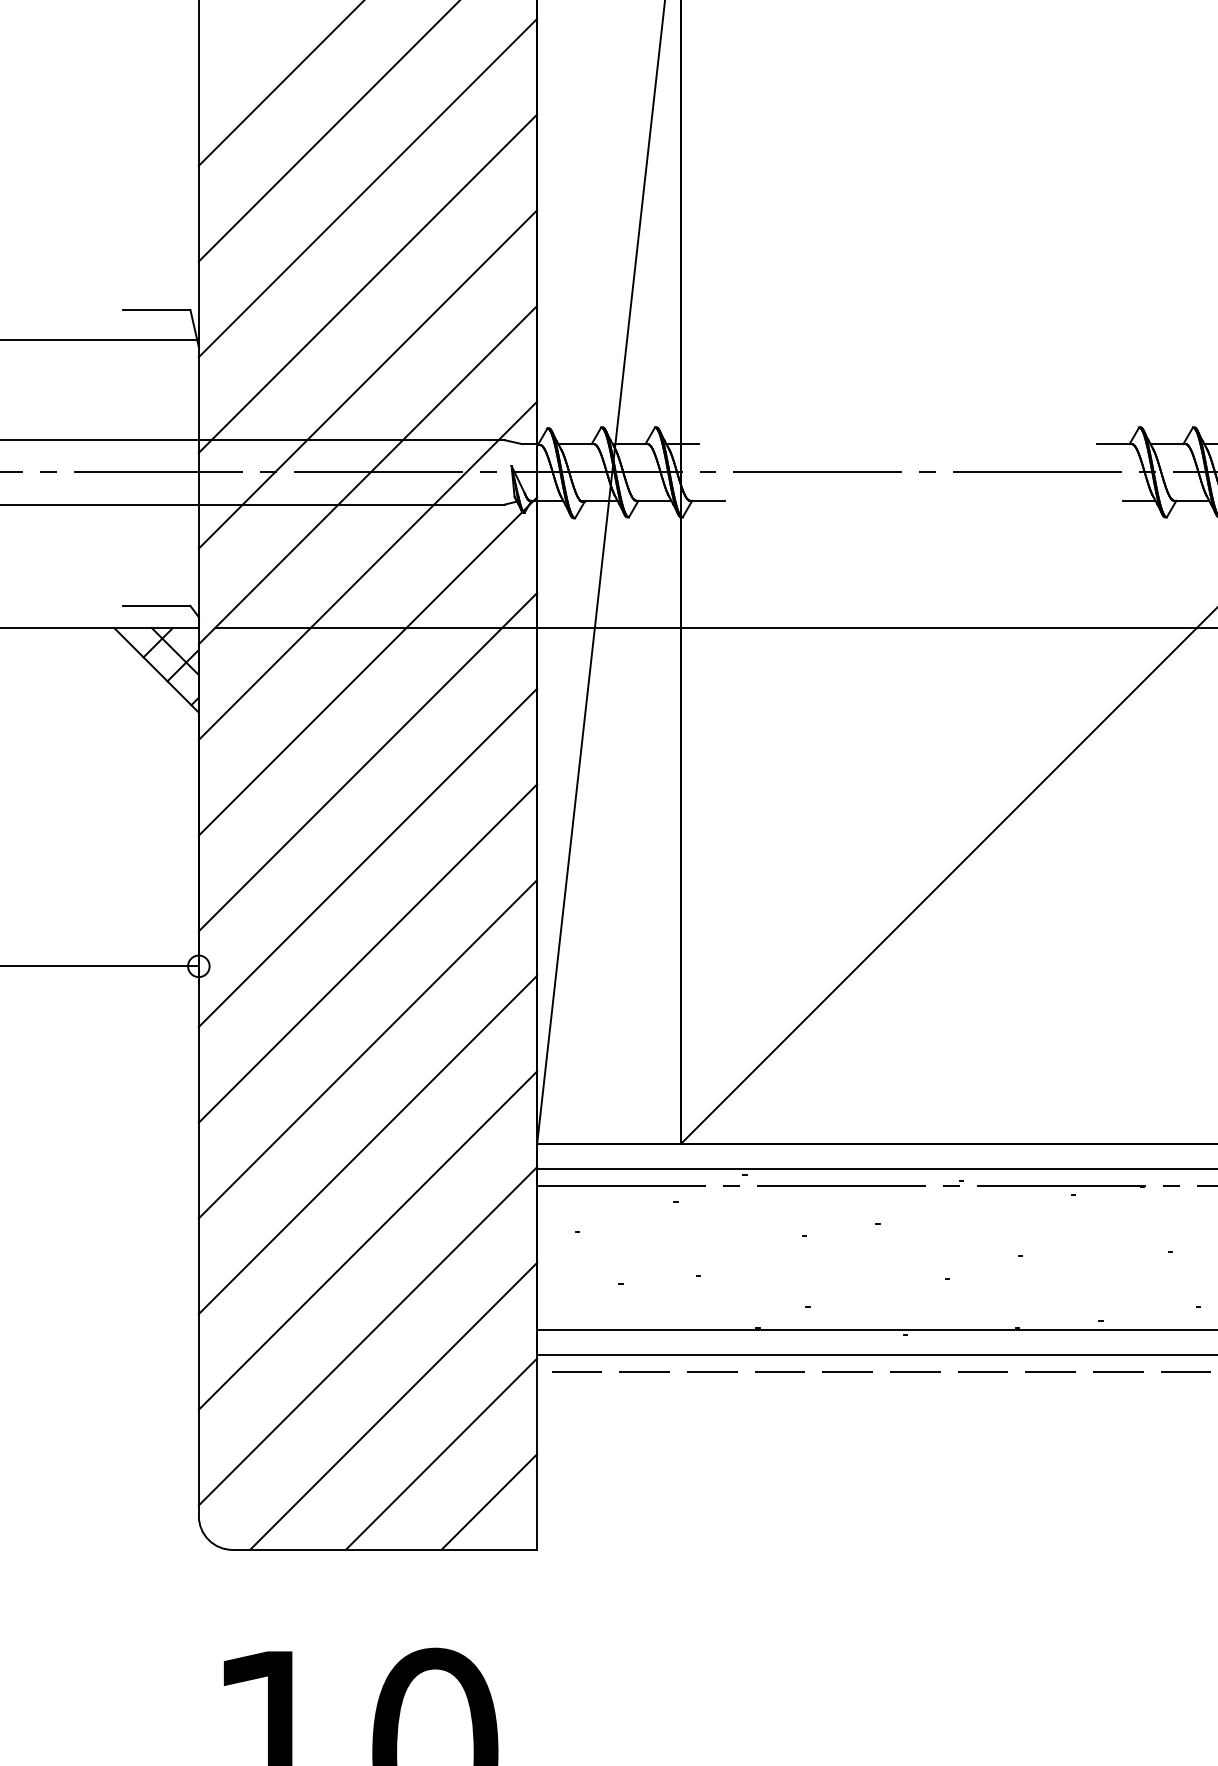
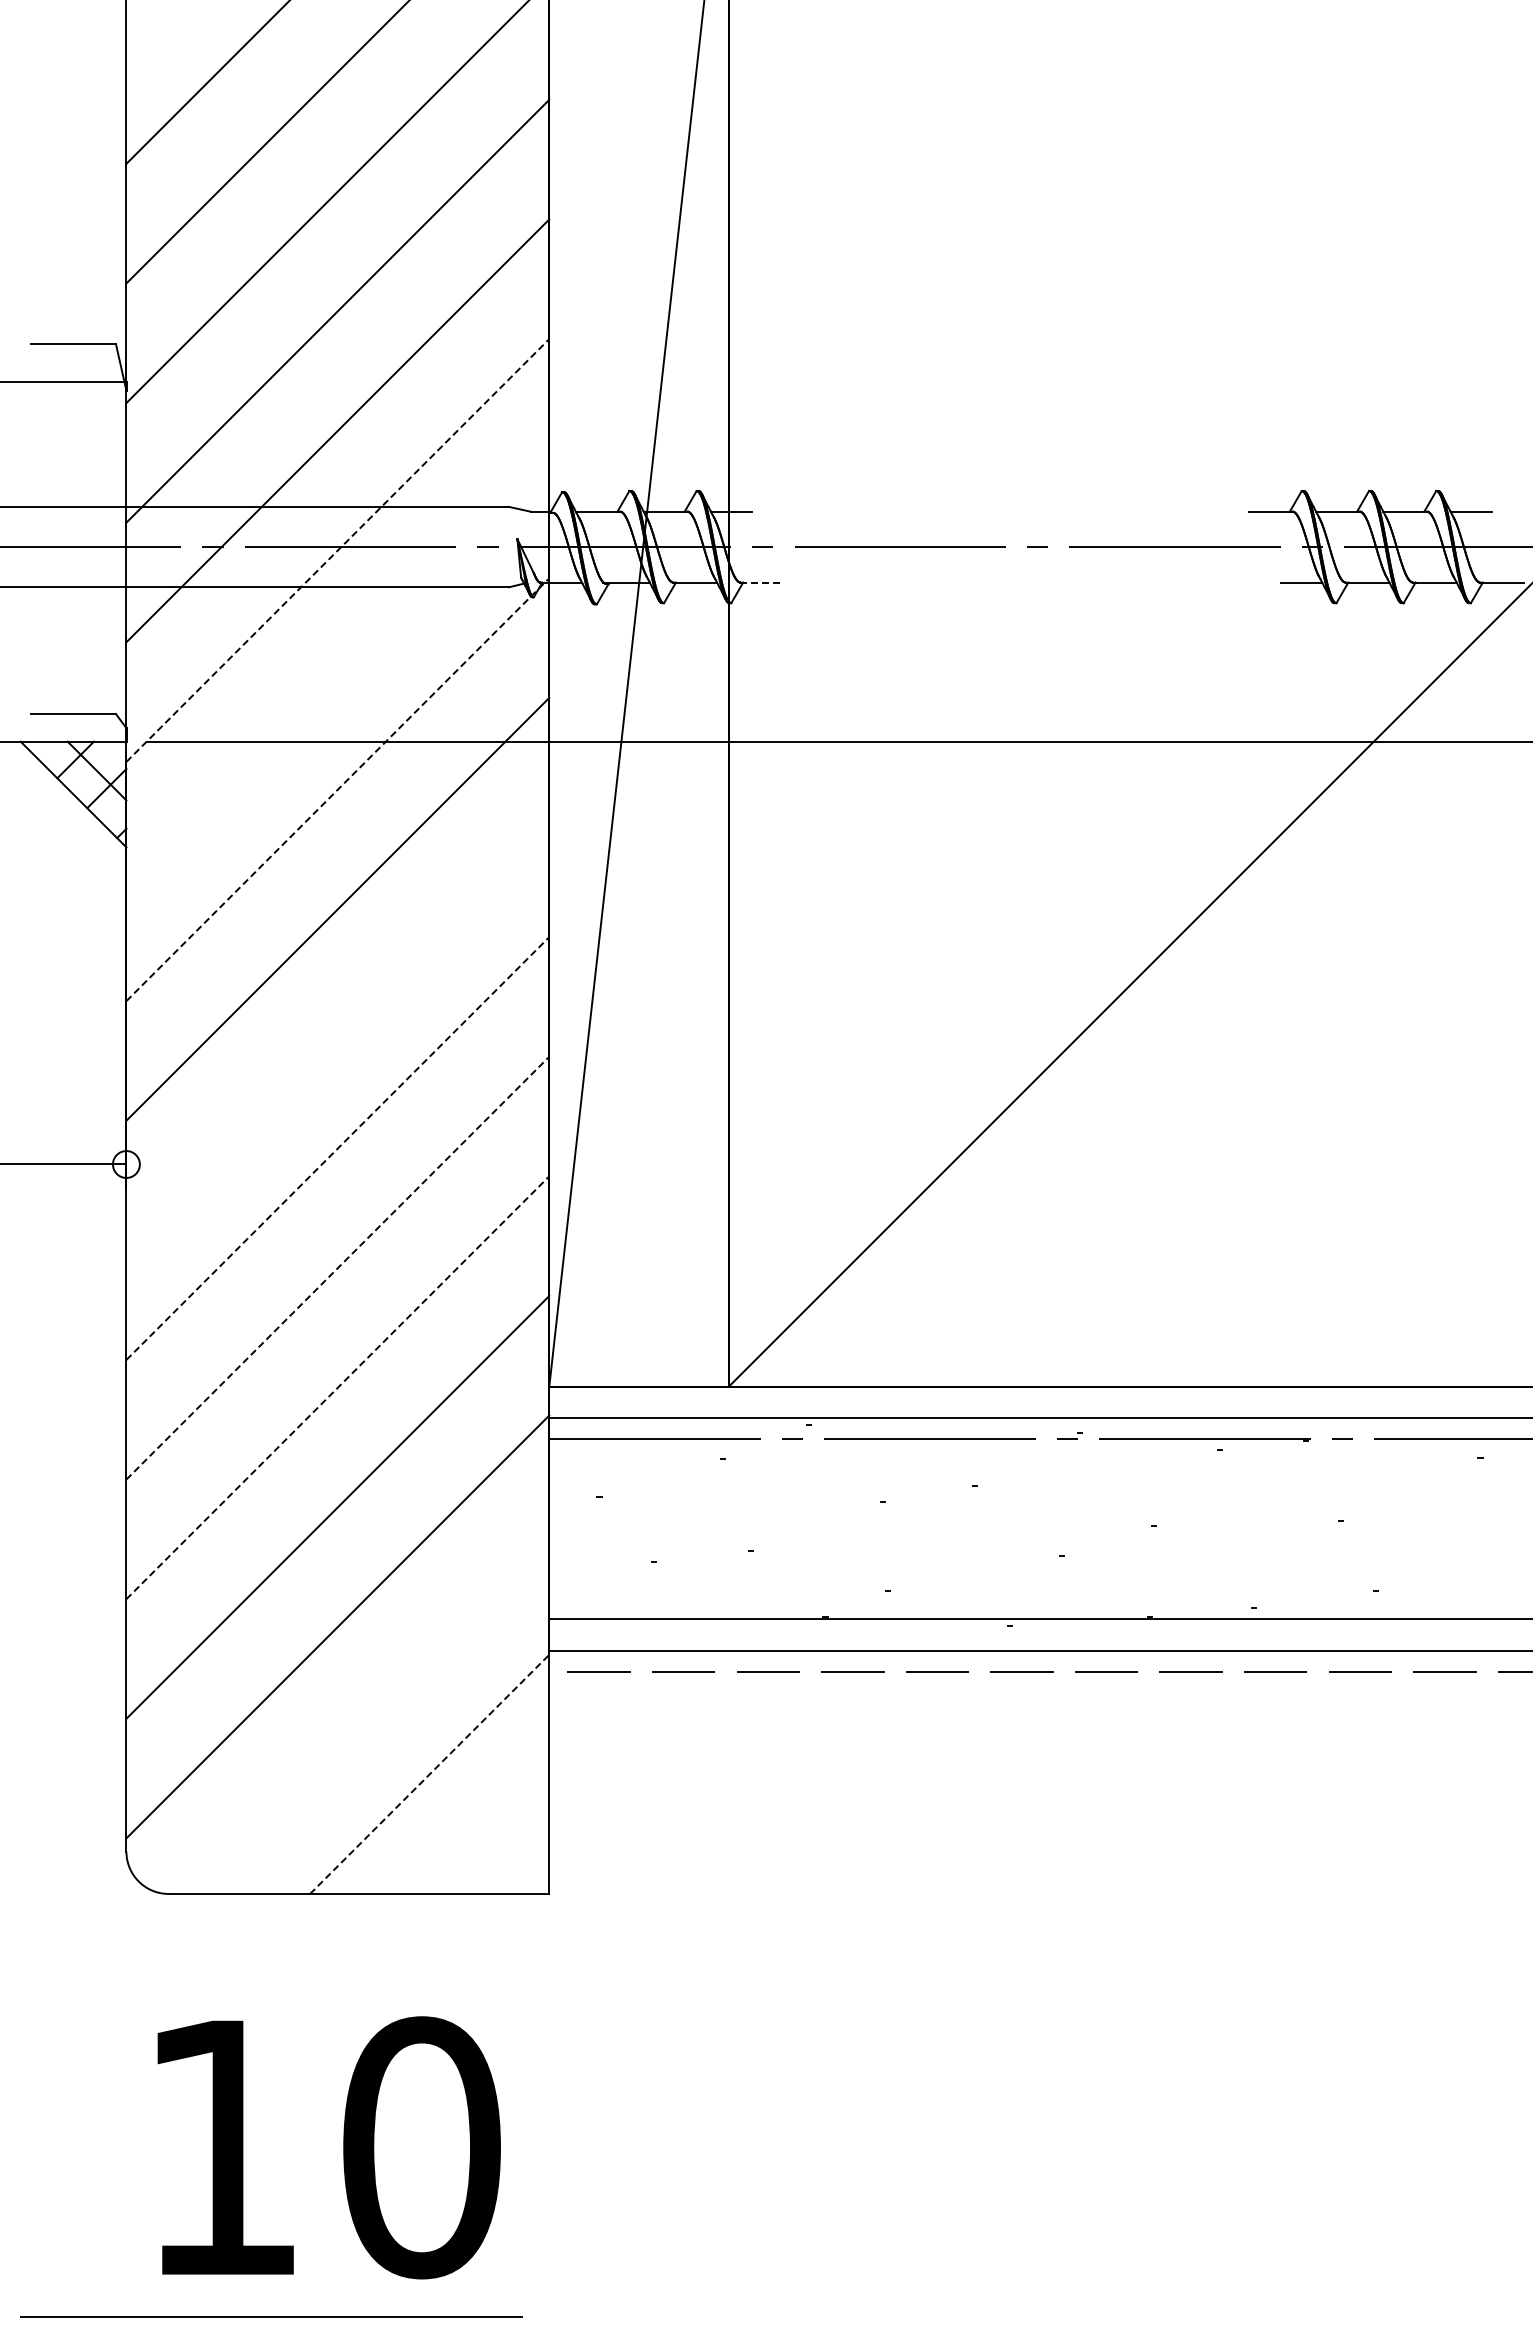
line: (368, 475) -> (338, 550), solid -> dashed
line: (707, 500) -> (762, 582), solid -> dashed
line: (367, 570) -> (337, 669), removed
line: (368, 666) -> (338, 789), solid -> dashed
line: (367, 857) -> (337, 1028), removed
line: (368, 953) -> (338, 1148), solid -> dashed
line: (368, 1048) -> (338, 1267), solid -> dashed
line: (368, 1144) -> (338, 1387), solid -> dashed
line: (393, 1406) -> (369, 1714), removed
line: (442, 1454) -> (430, 1774), solid -> dashed
line: (489, 1501) -> (489, 1833), removed

